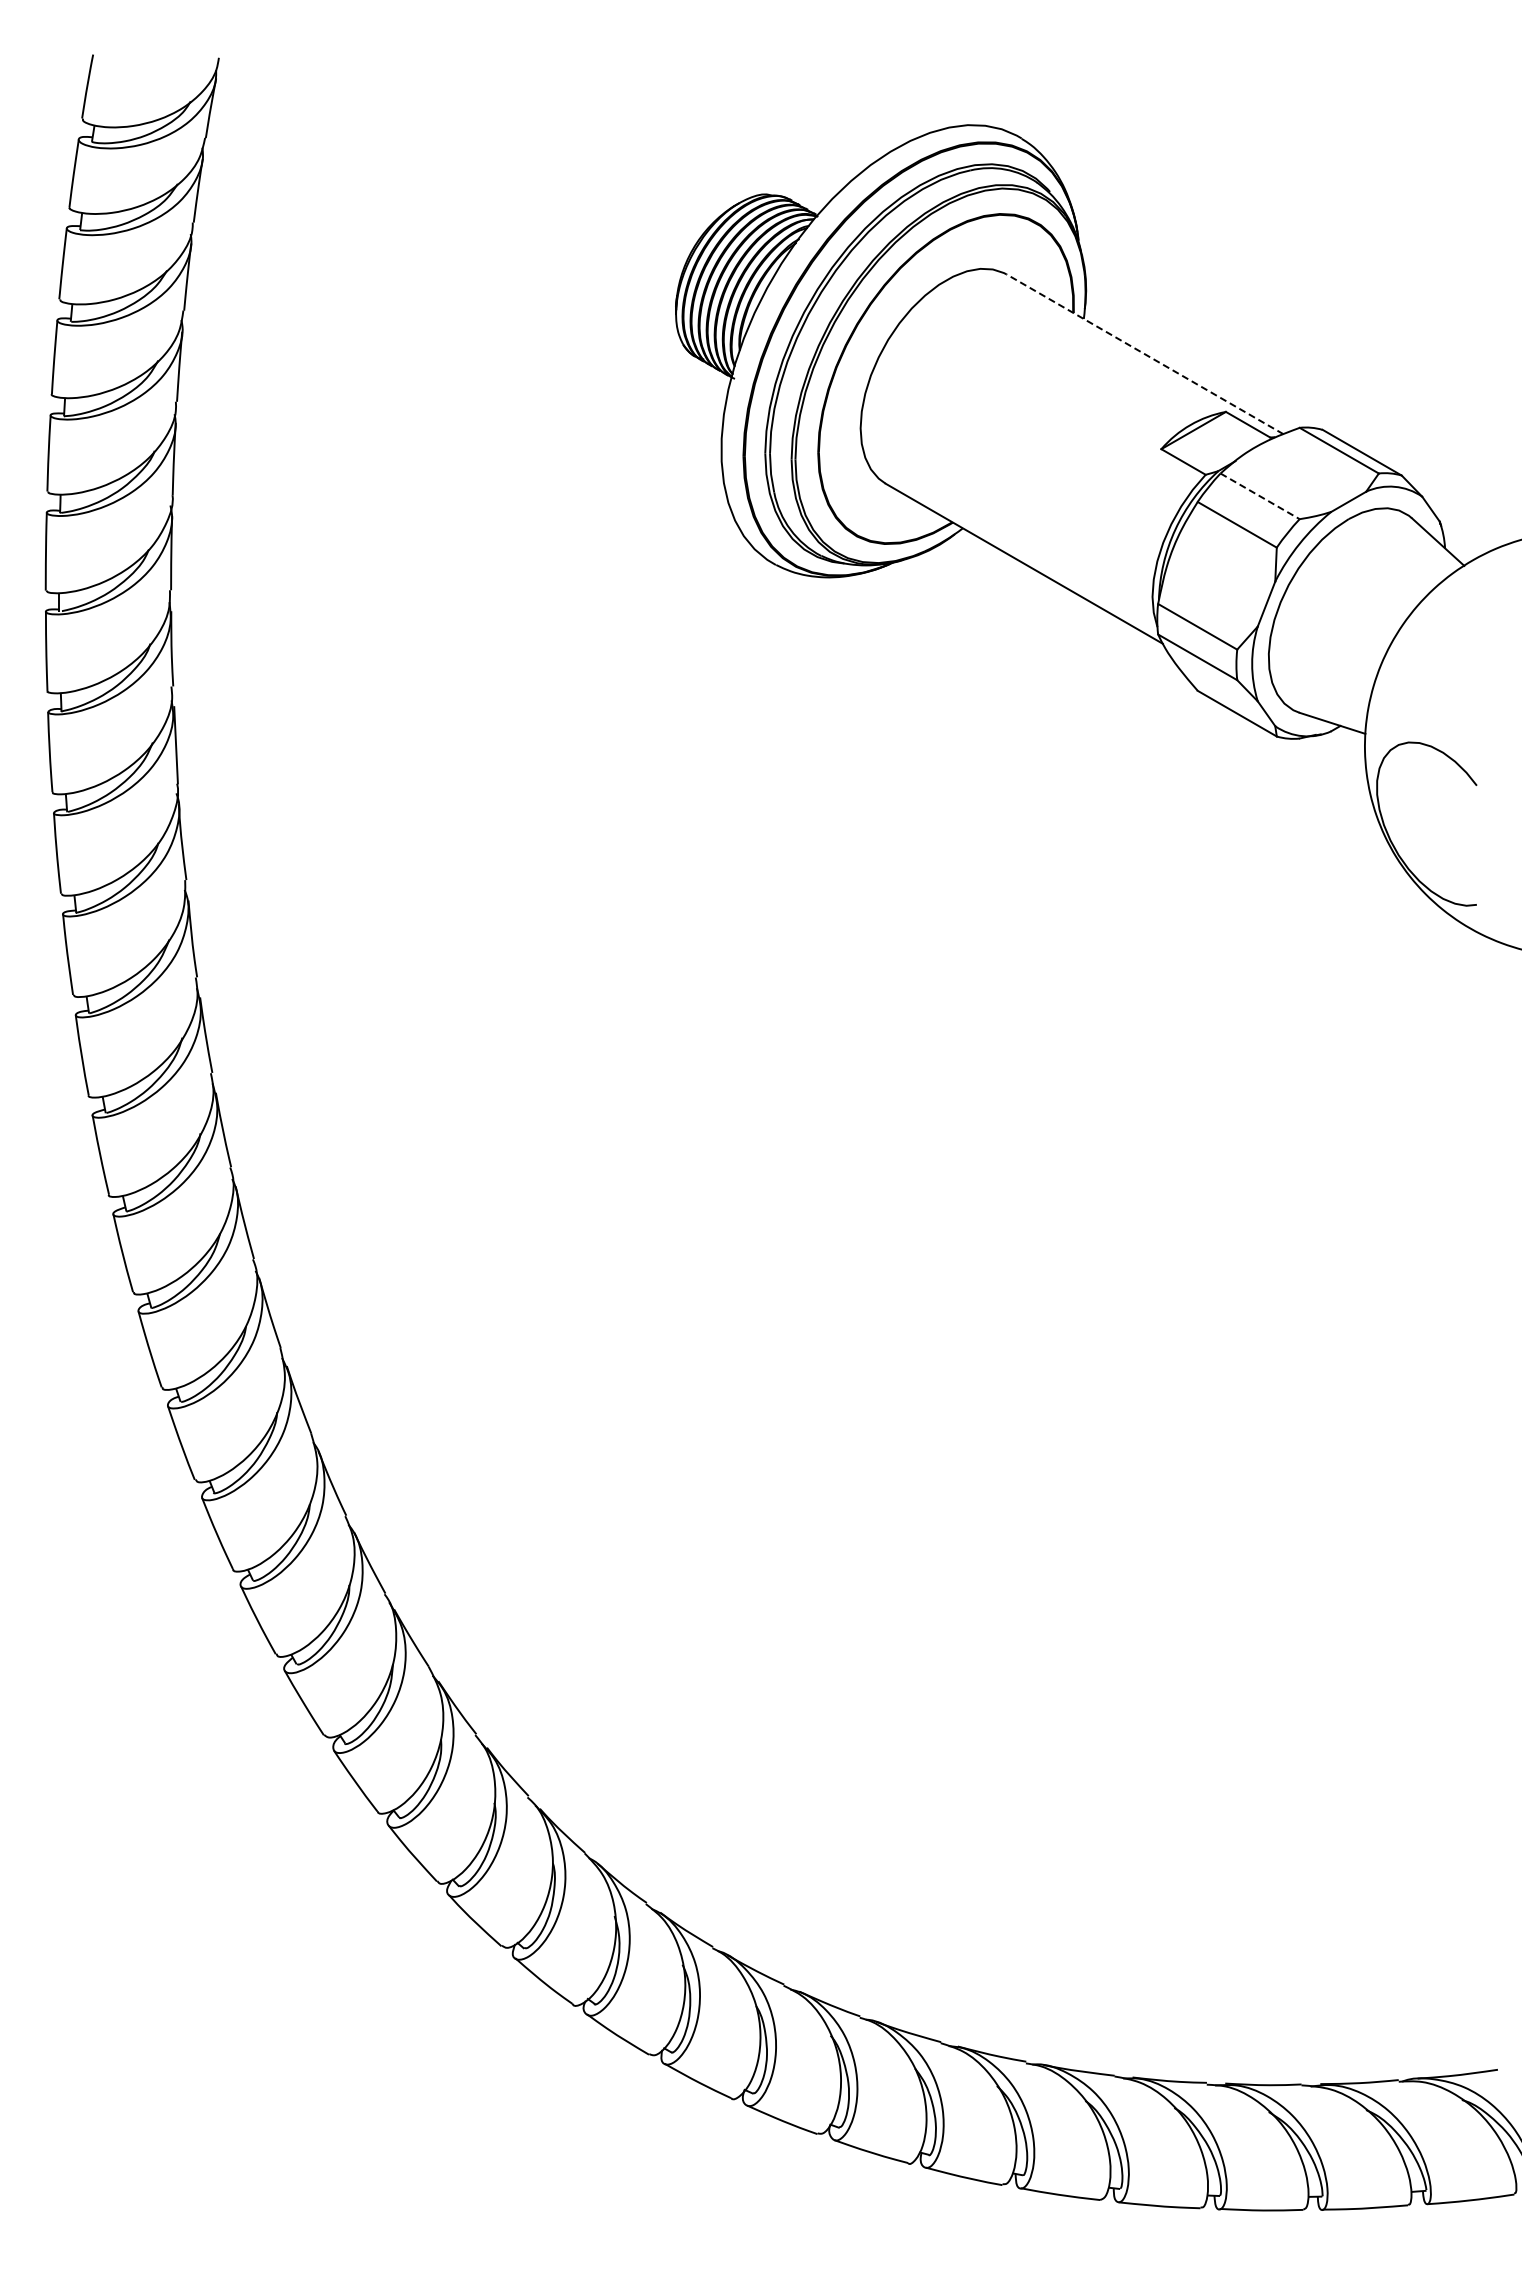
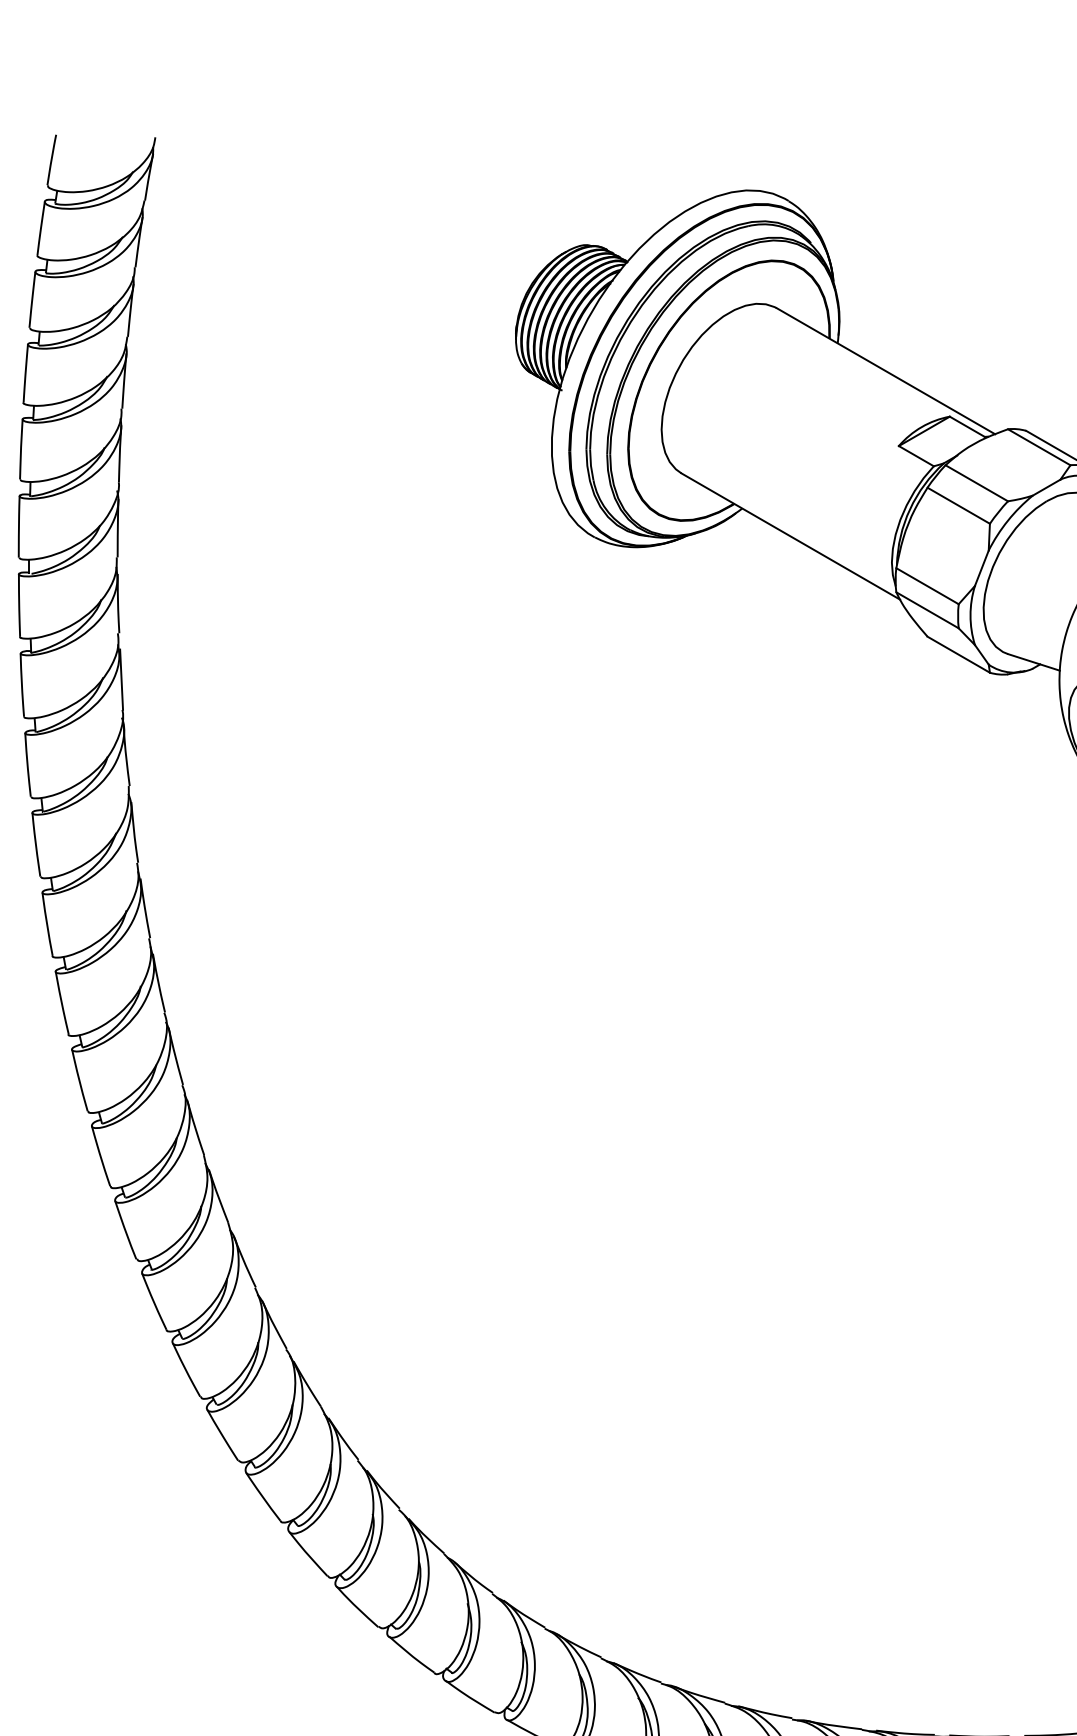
line: (1145, 354) -> (886, 371), dashed -> solid
line: (1260, 496) -> (977, 483), dashed -> solid

